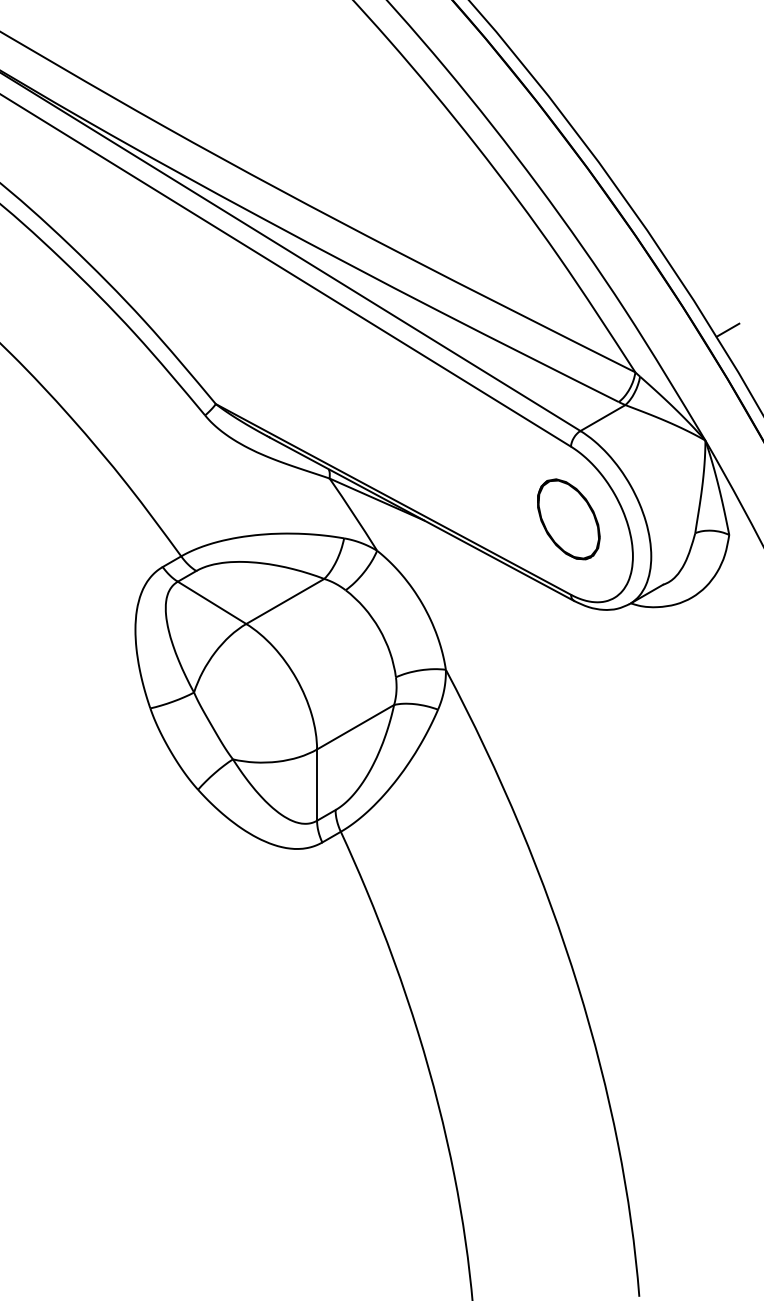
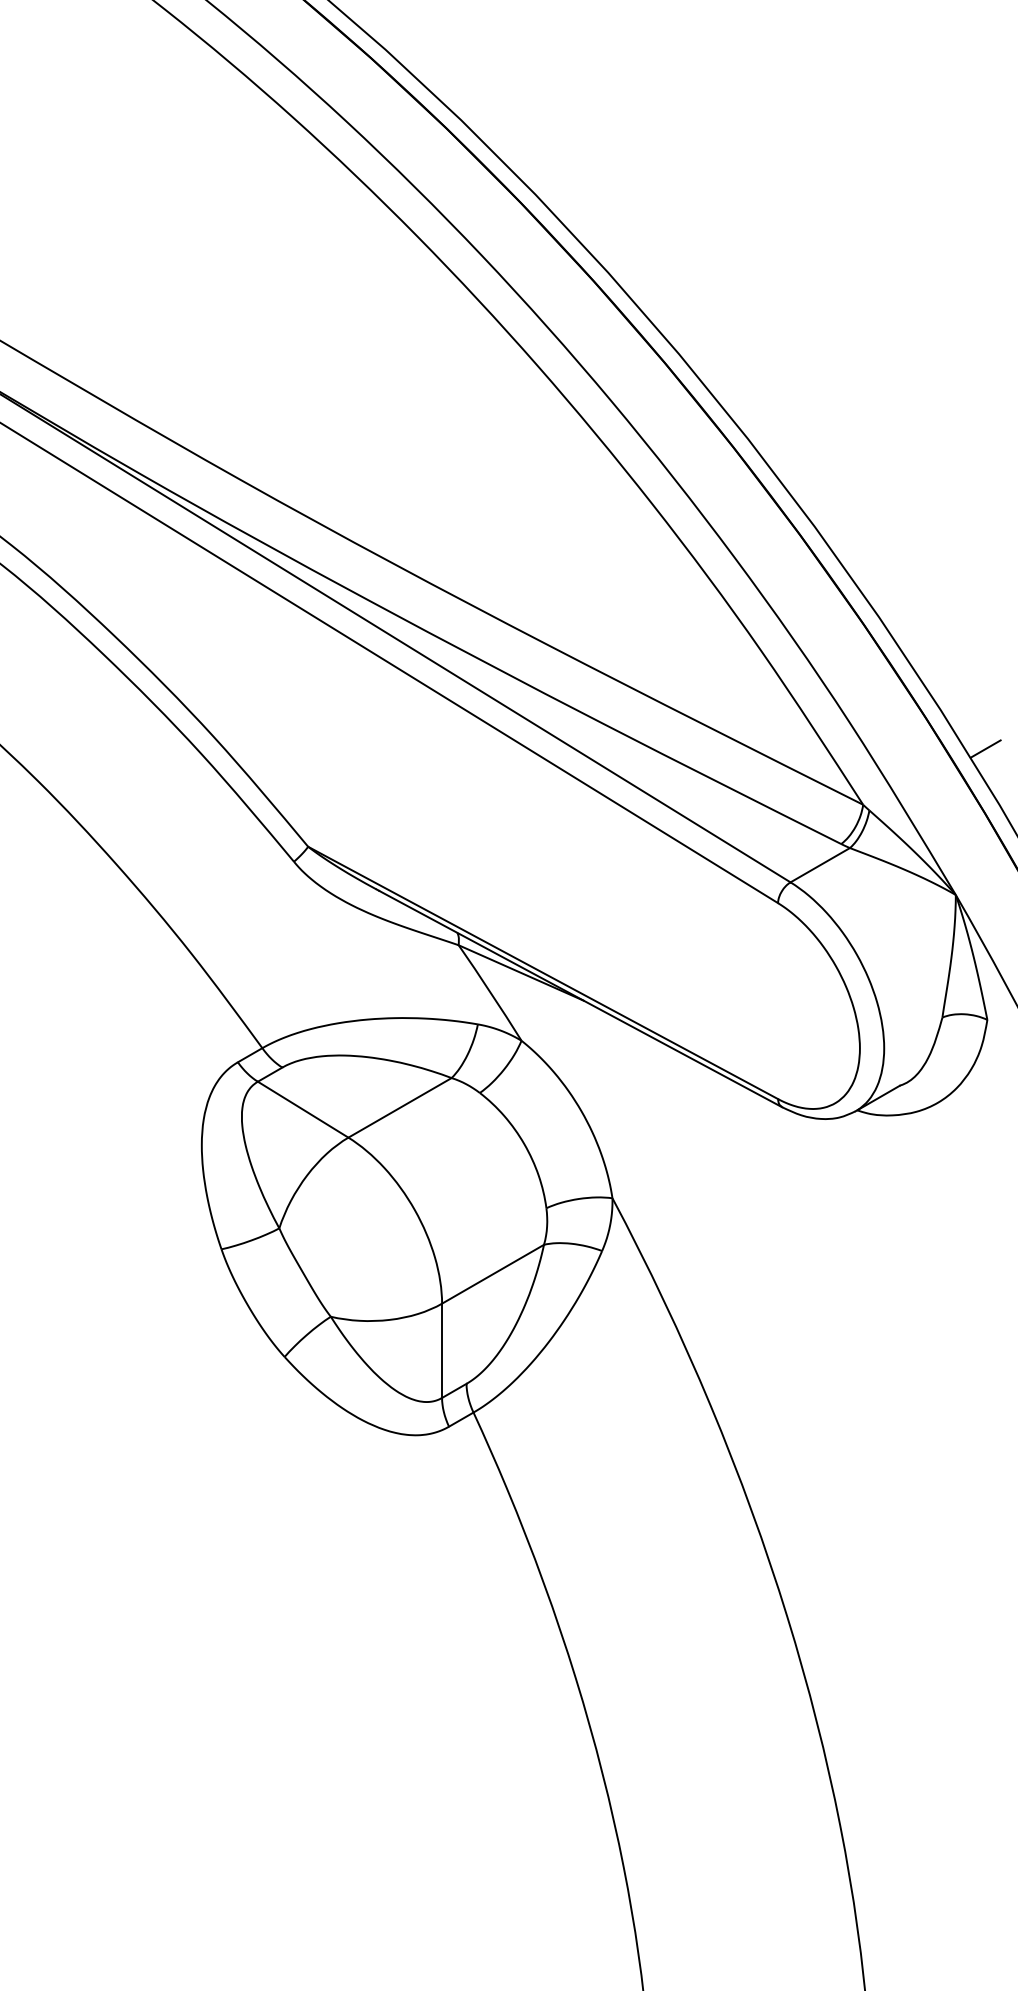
part: (569, 519) -> (775, 999), removed

